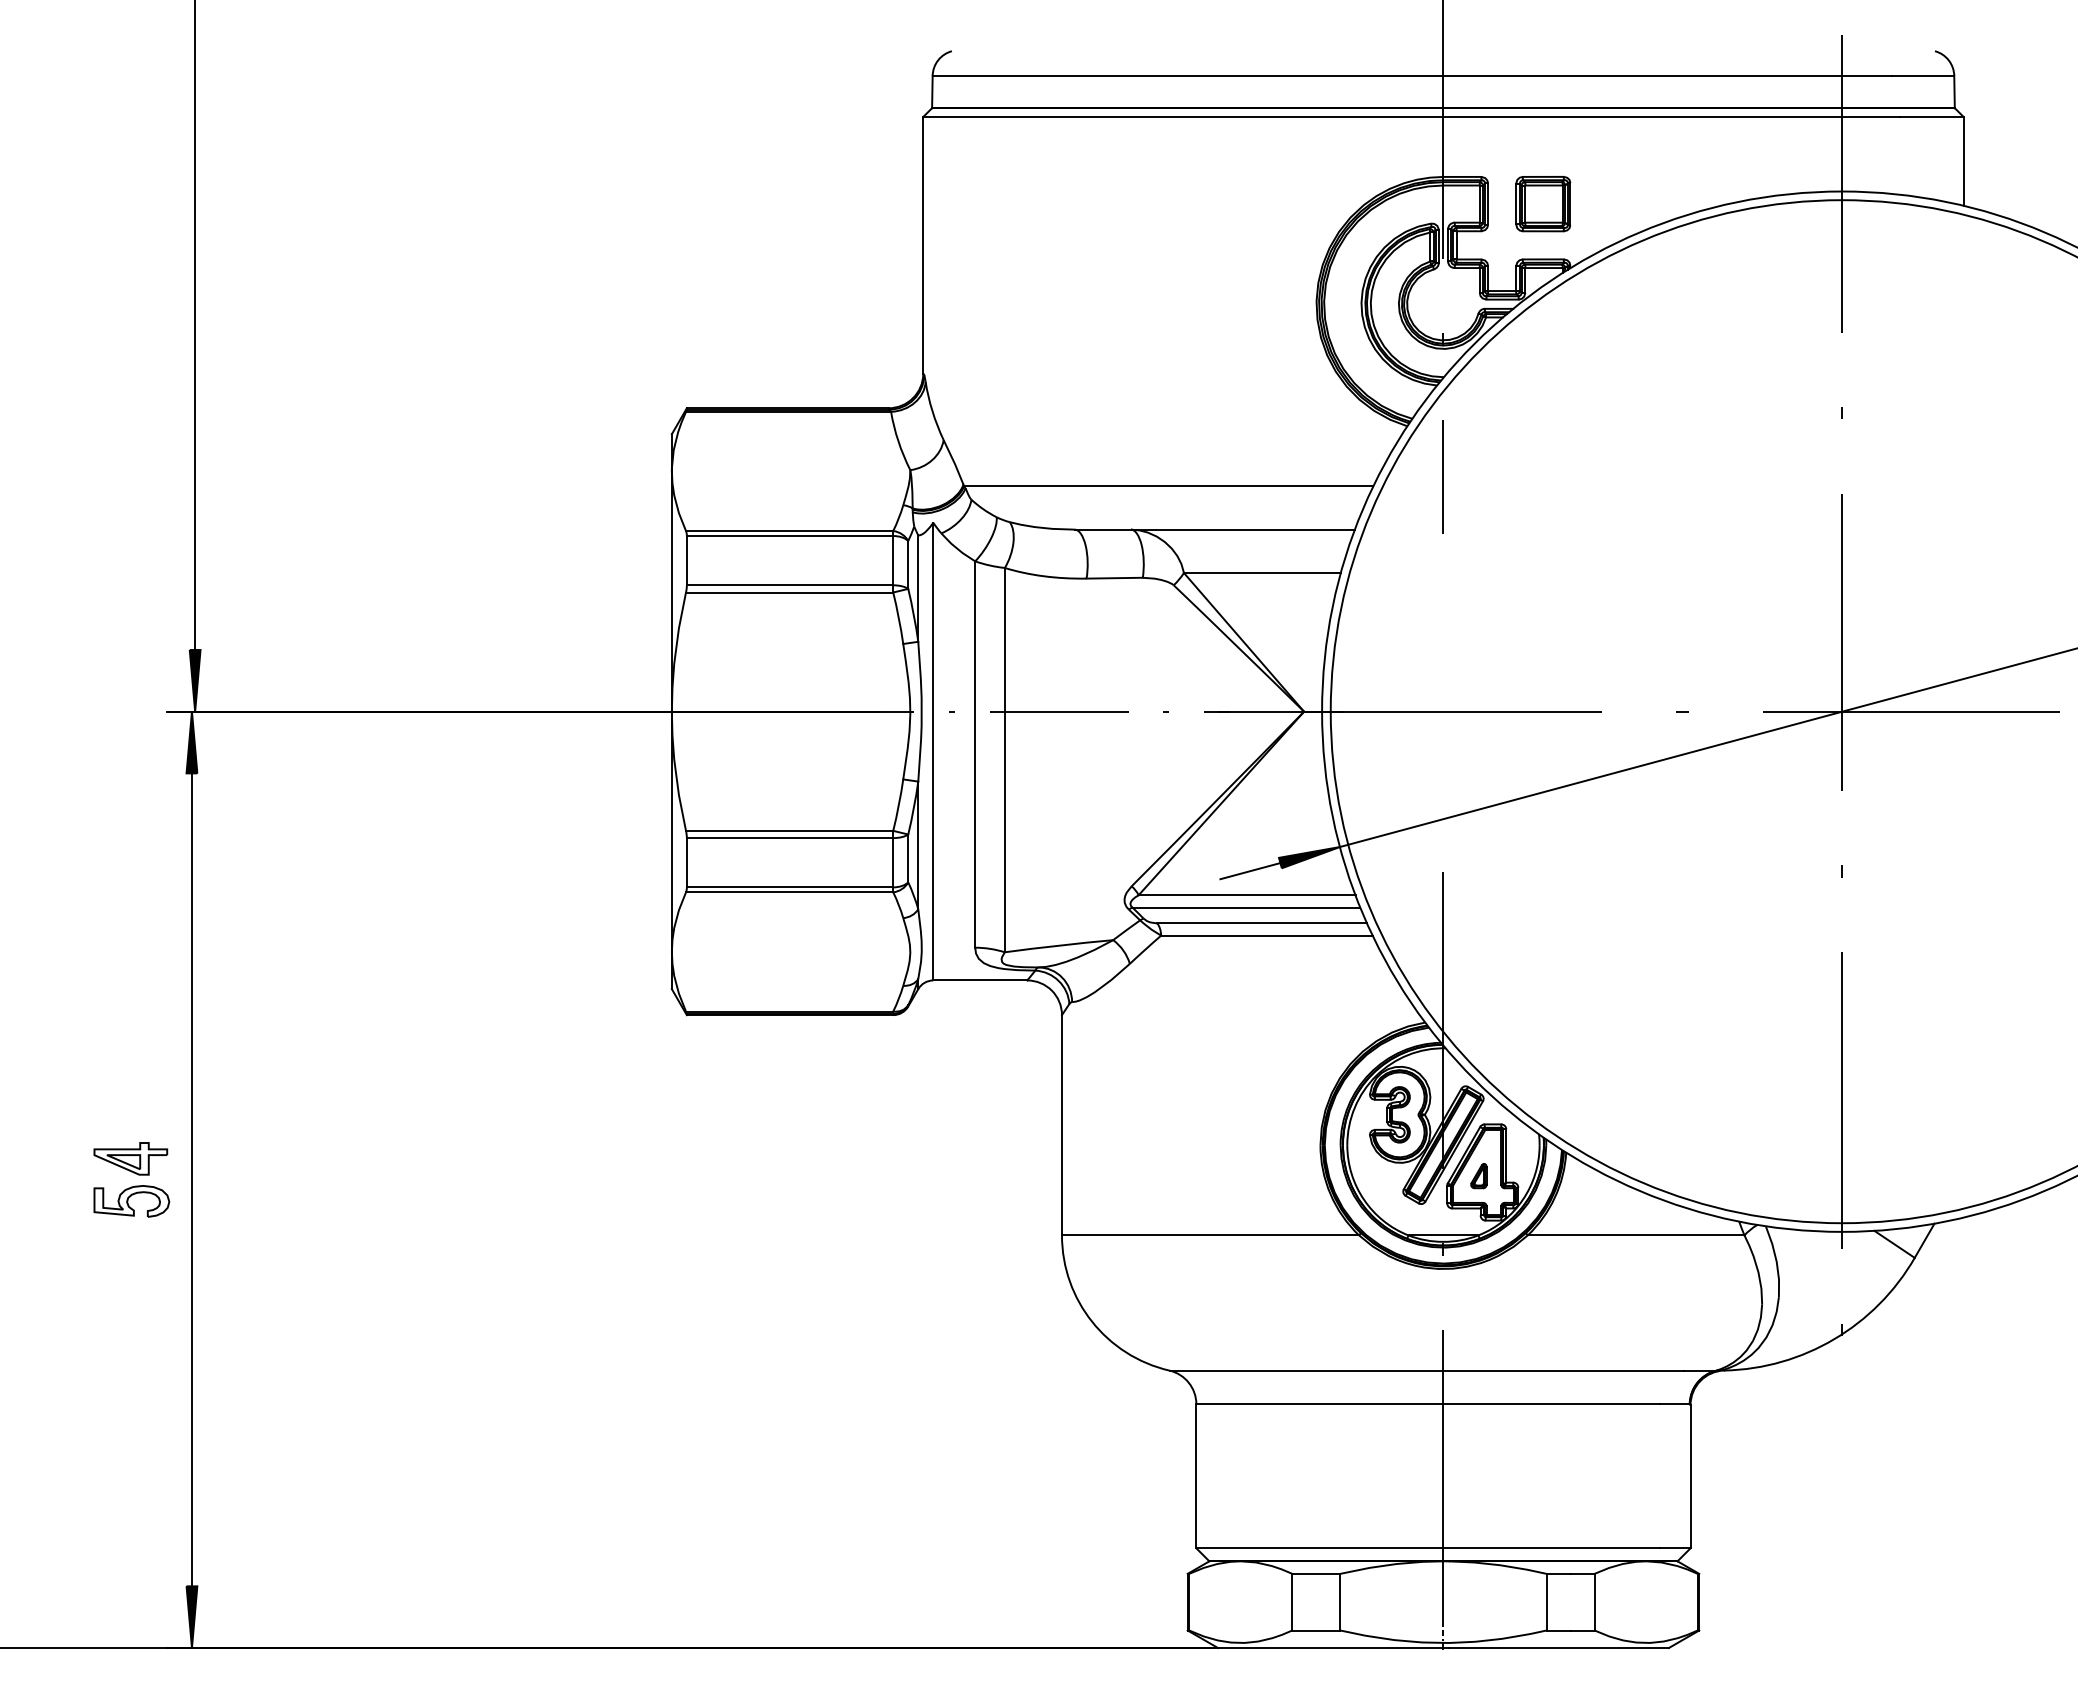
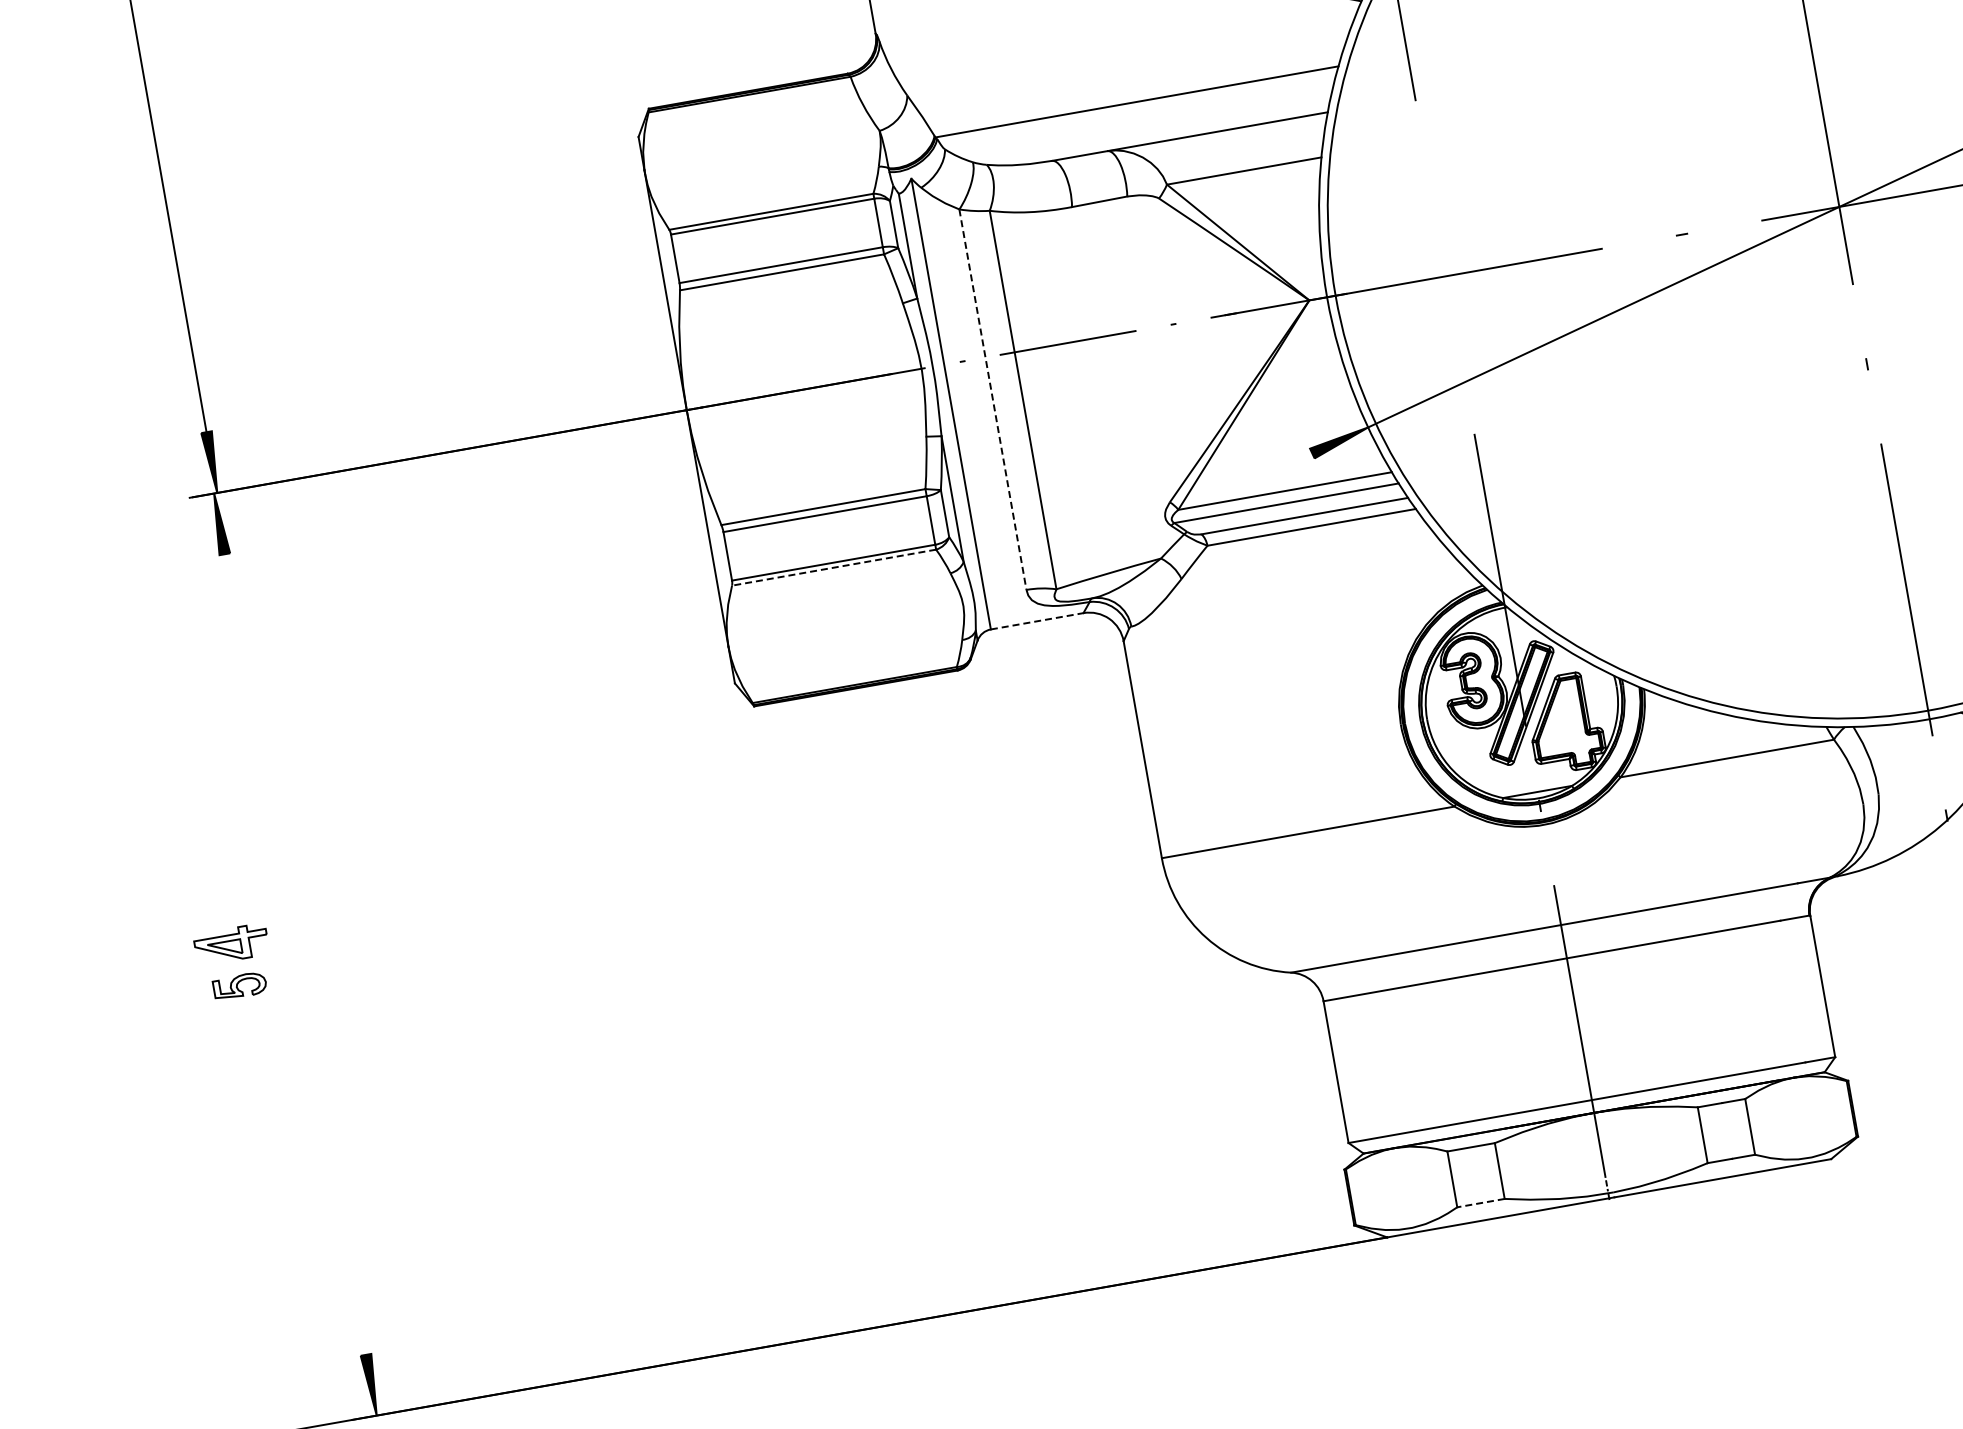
line: (975, 755) -> (993, 400), solid -> dashed
line: (1250, 871) -> (1284, 467), removed
line: (789, 892) -> (833, 567), solid -> dashed
line: (980, 980) -> (1037, 621), solid -> dashed
part: (1478, 1176) -> (1561, 727), removed
line: (191, 1179) -> (294, 954), removed
part: (131, 1201) -> (239, 986), size x0.7
line: (1315, 1630) -> (1480, 1203), solid -> dashed

